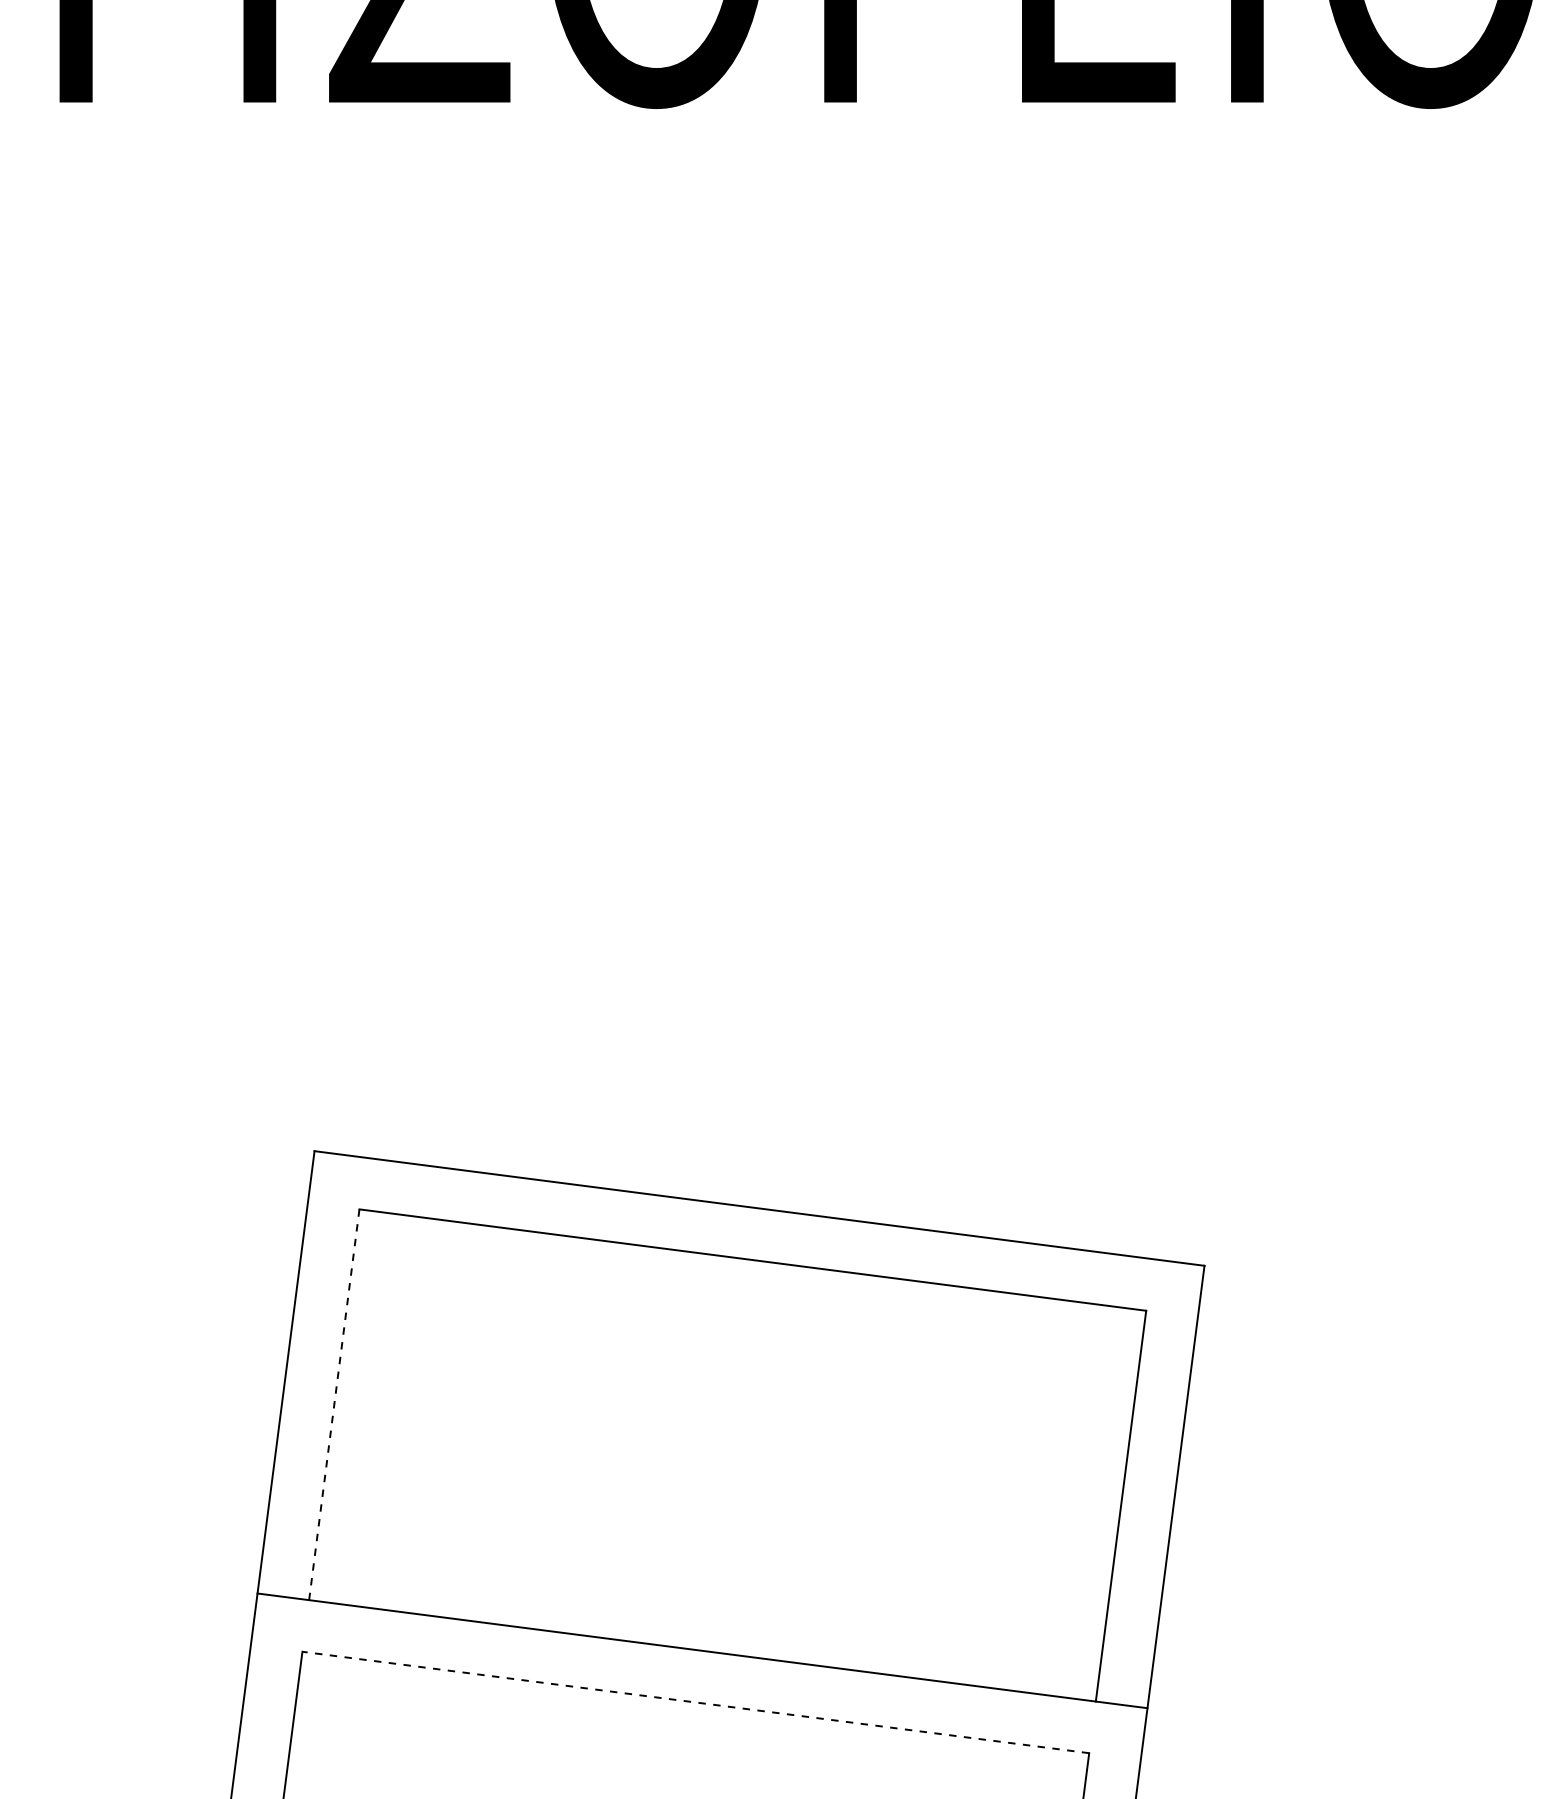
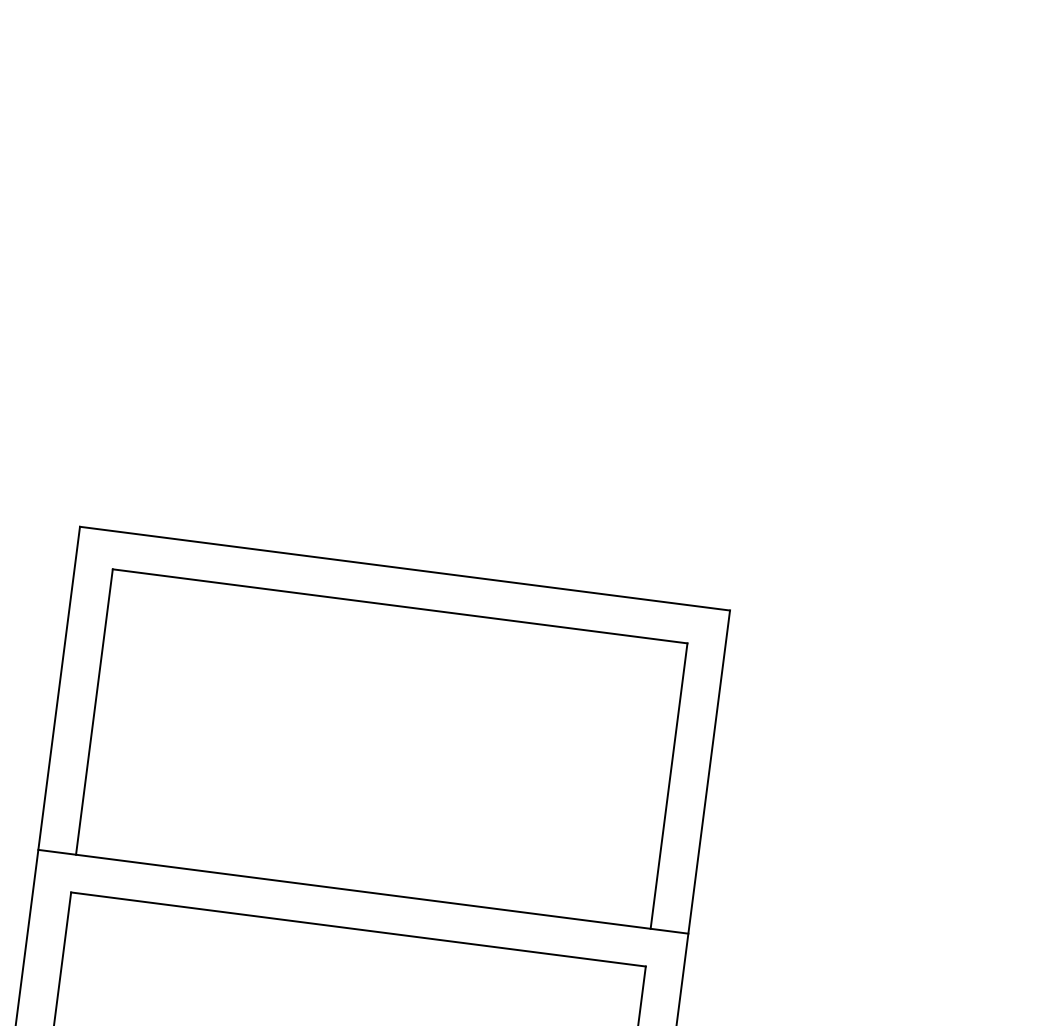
line: (334, 1405) -> (94, 712), dashed -> solid
line: (695, 1702) -> (358, 929), dashed -> solid

